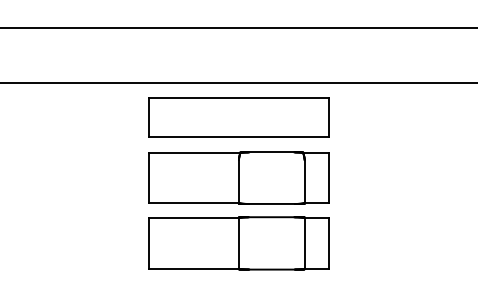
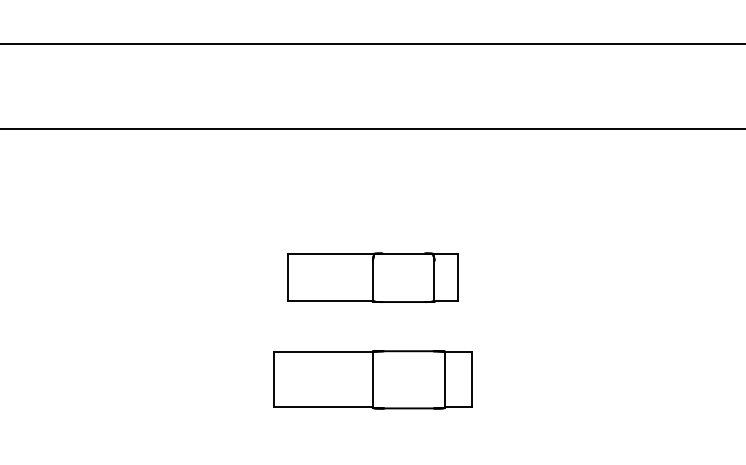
part: (238, 117) -> (372, 183), removed
part: (238, 177) -> (372, 276), size x0.6
part: (238, 243) -> (372, 379), size x0.7

